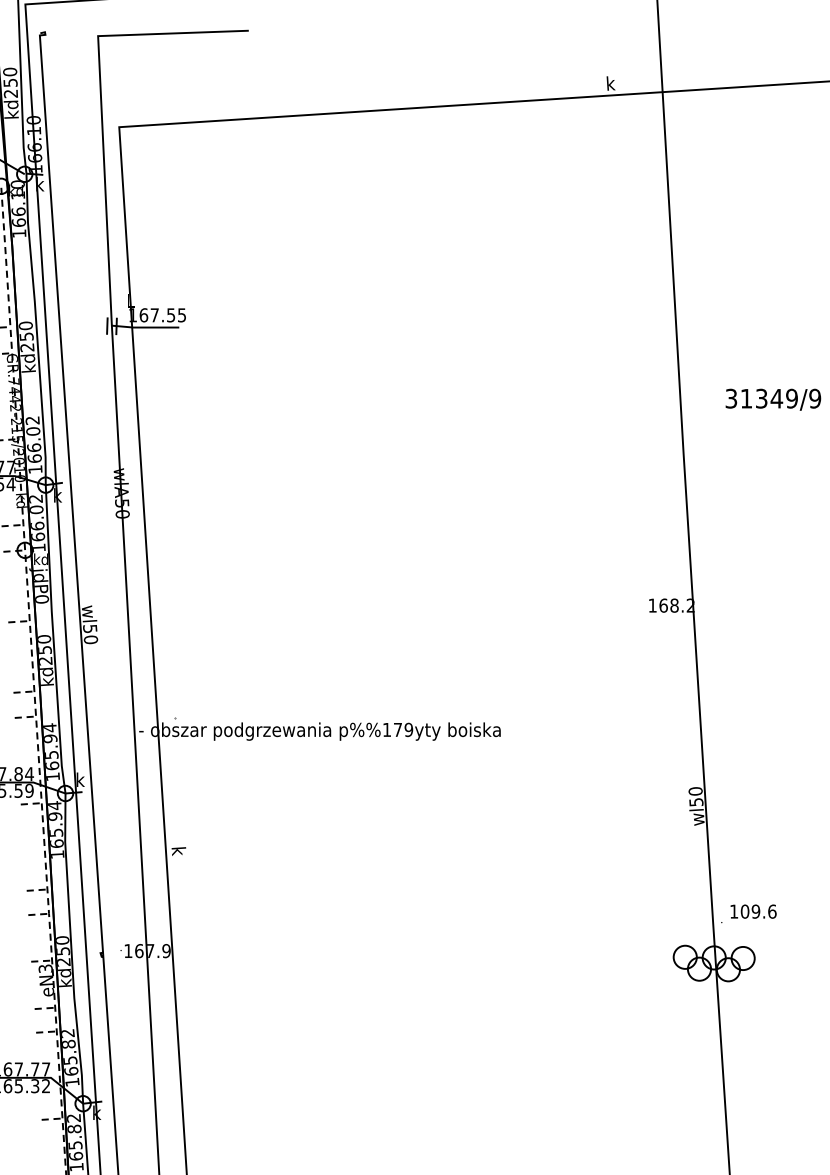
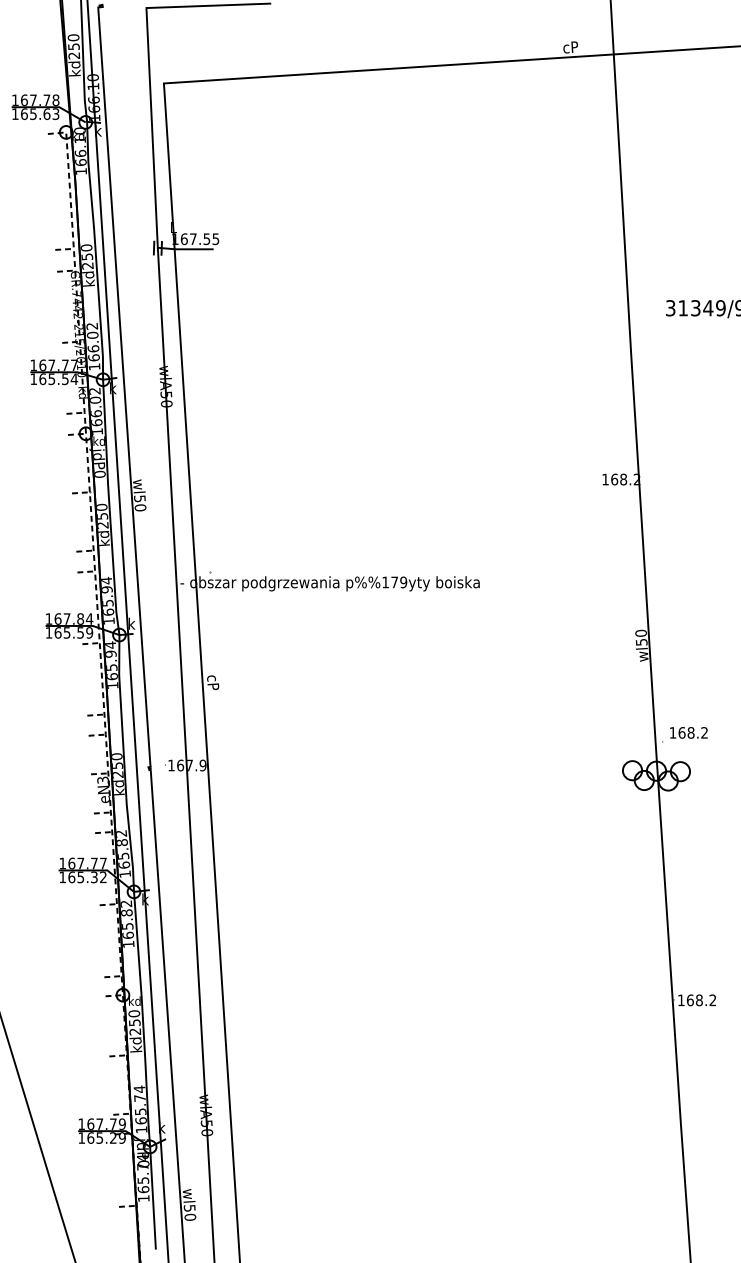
text: (610, 83) -> (570, 47), k -> cP
text: (179, 850) -> (213, 682), k -> cP
text: (758, 911) -> (693, 732), 109.6 -> 168.2

